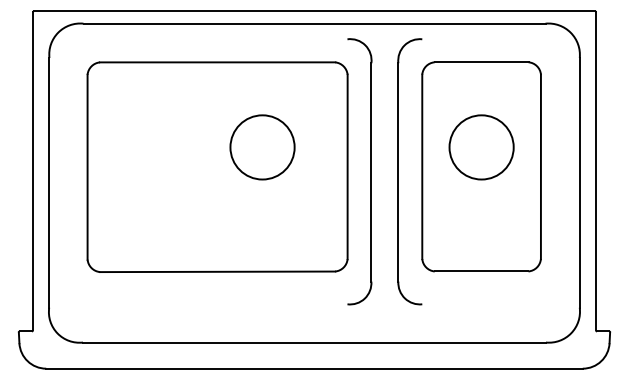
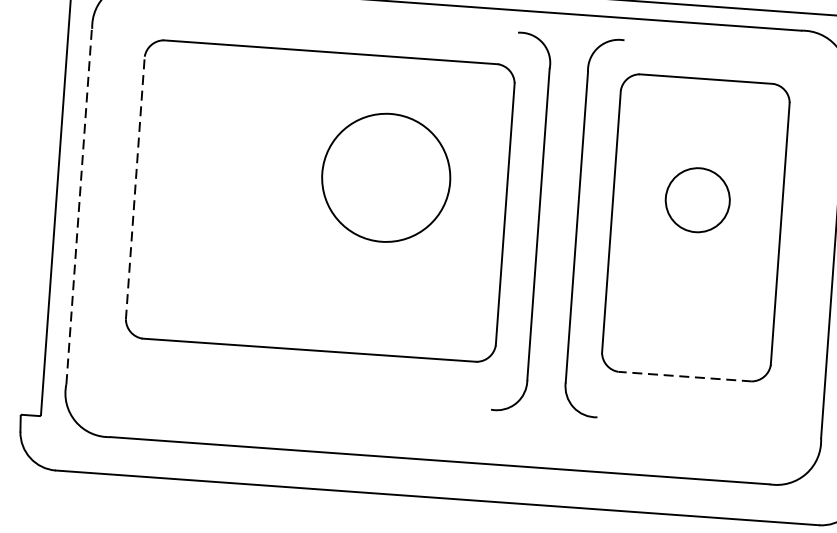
circle: (262, 147) -> (386, 177), size x1.4
circle: (481, 147) -> (697, 200), size x0.7
line: (87, 166) -> (135, 187), solid -> dashed
line: (49, 182) -> (79, 206), solid -> dashed
line: (481, 271) -> (685, 376), solid -> dashed

